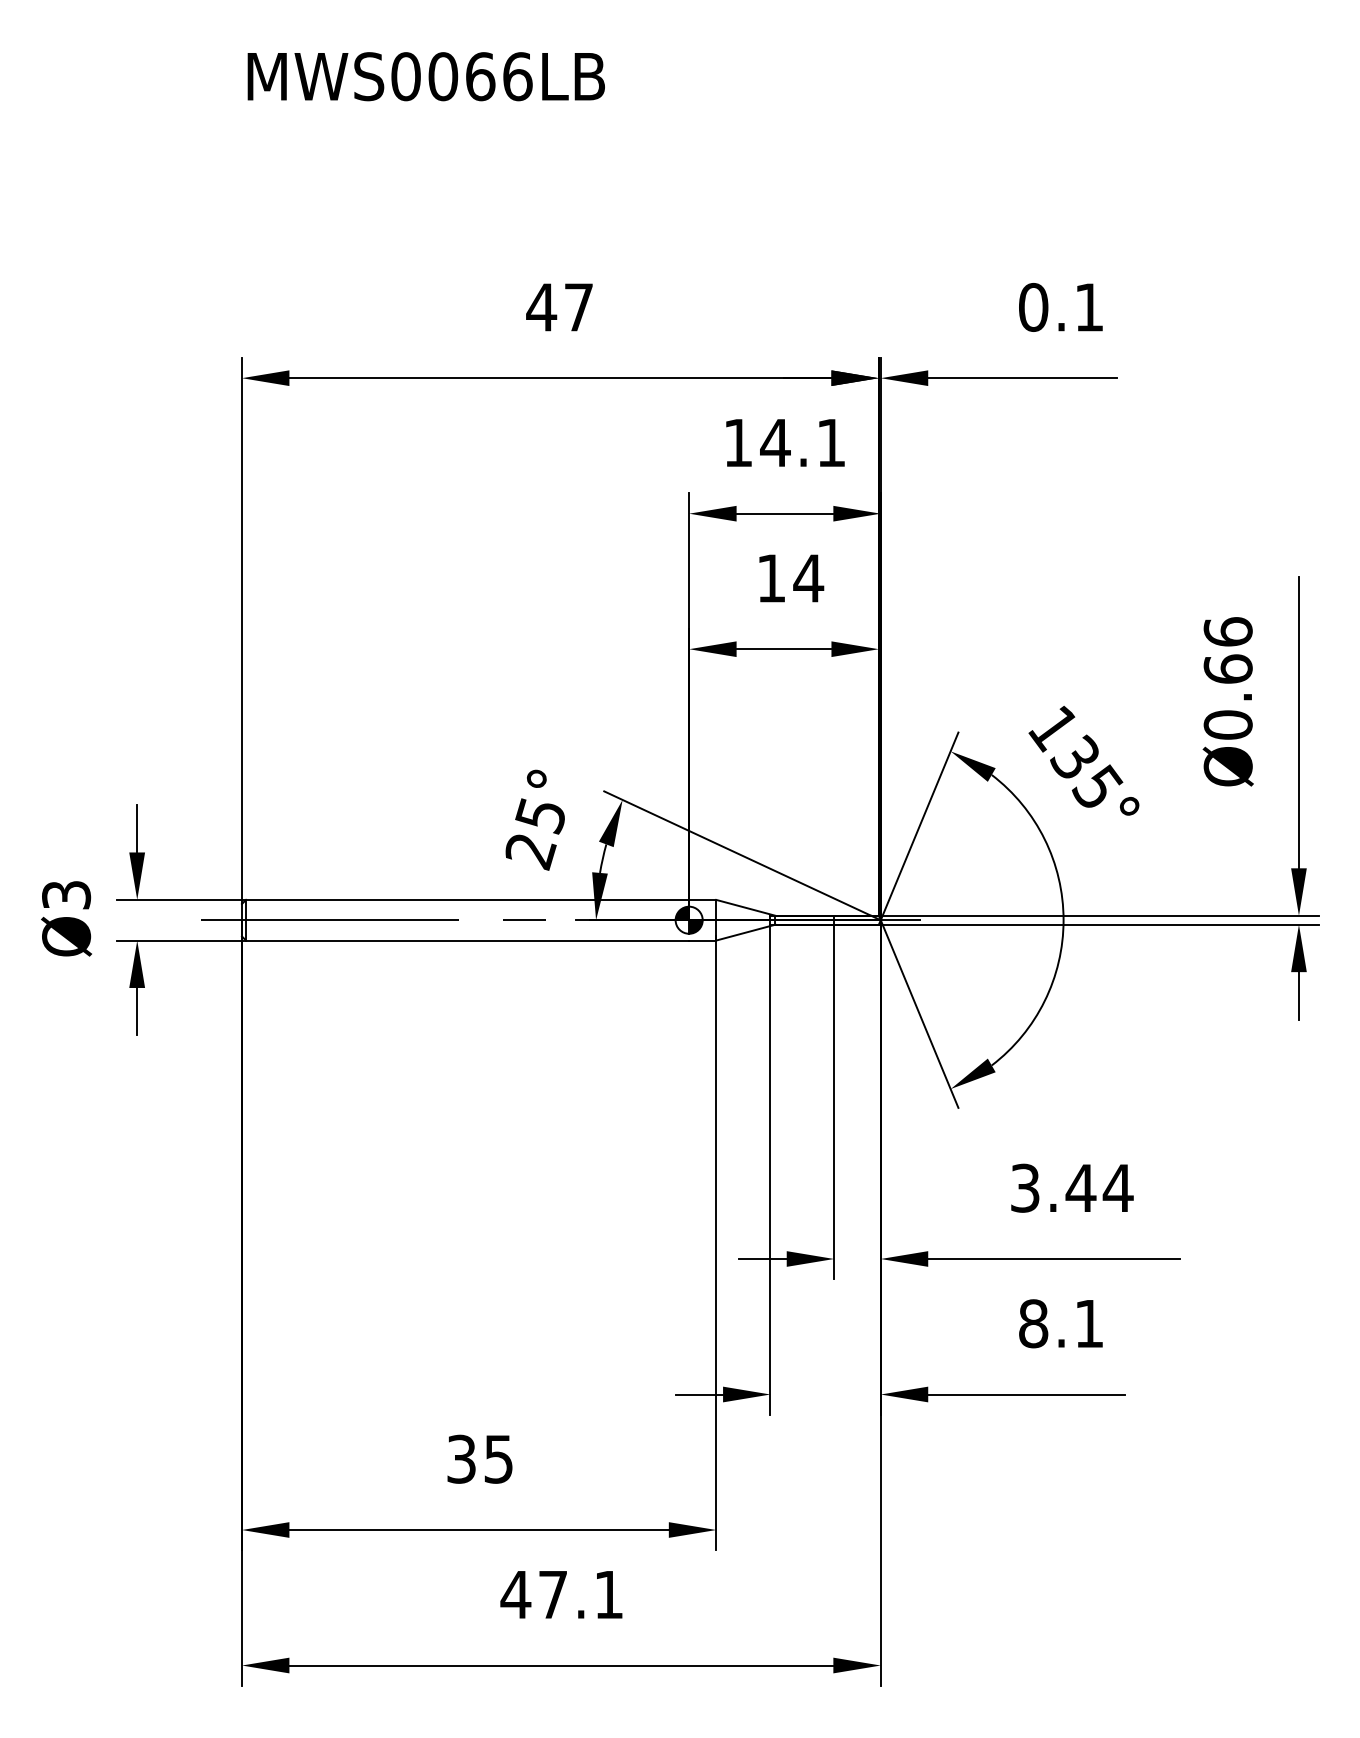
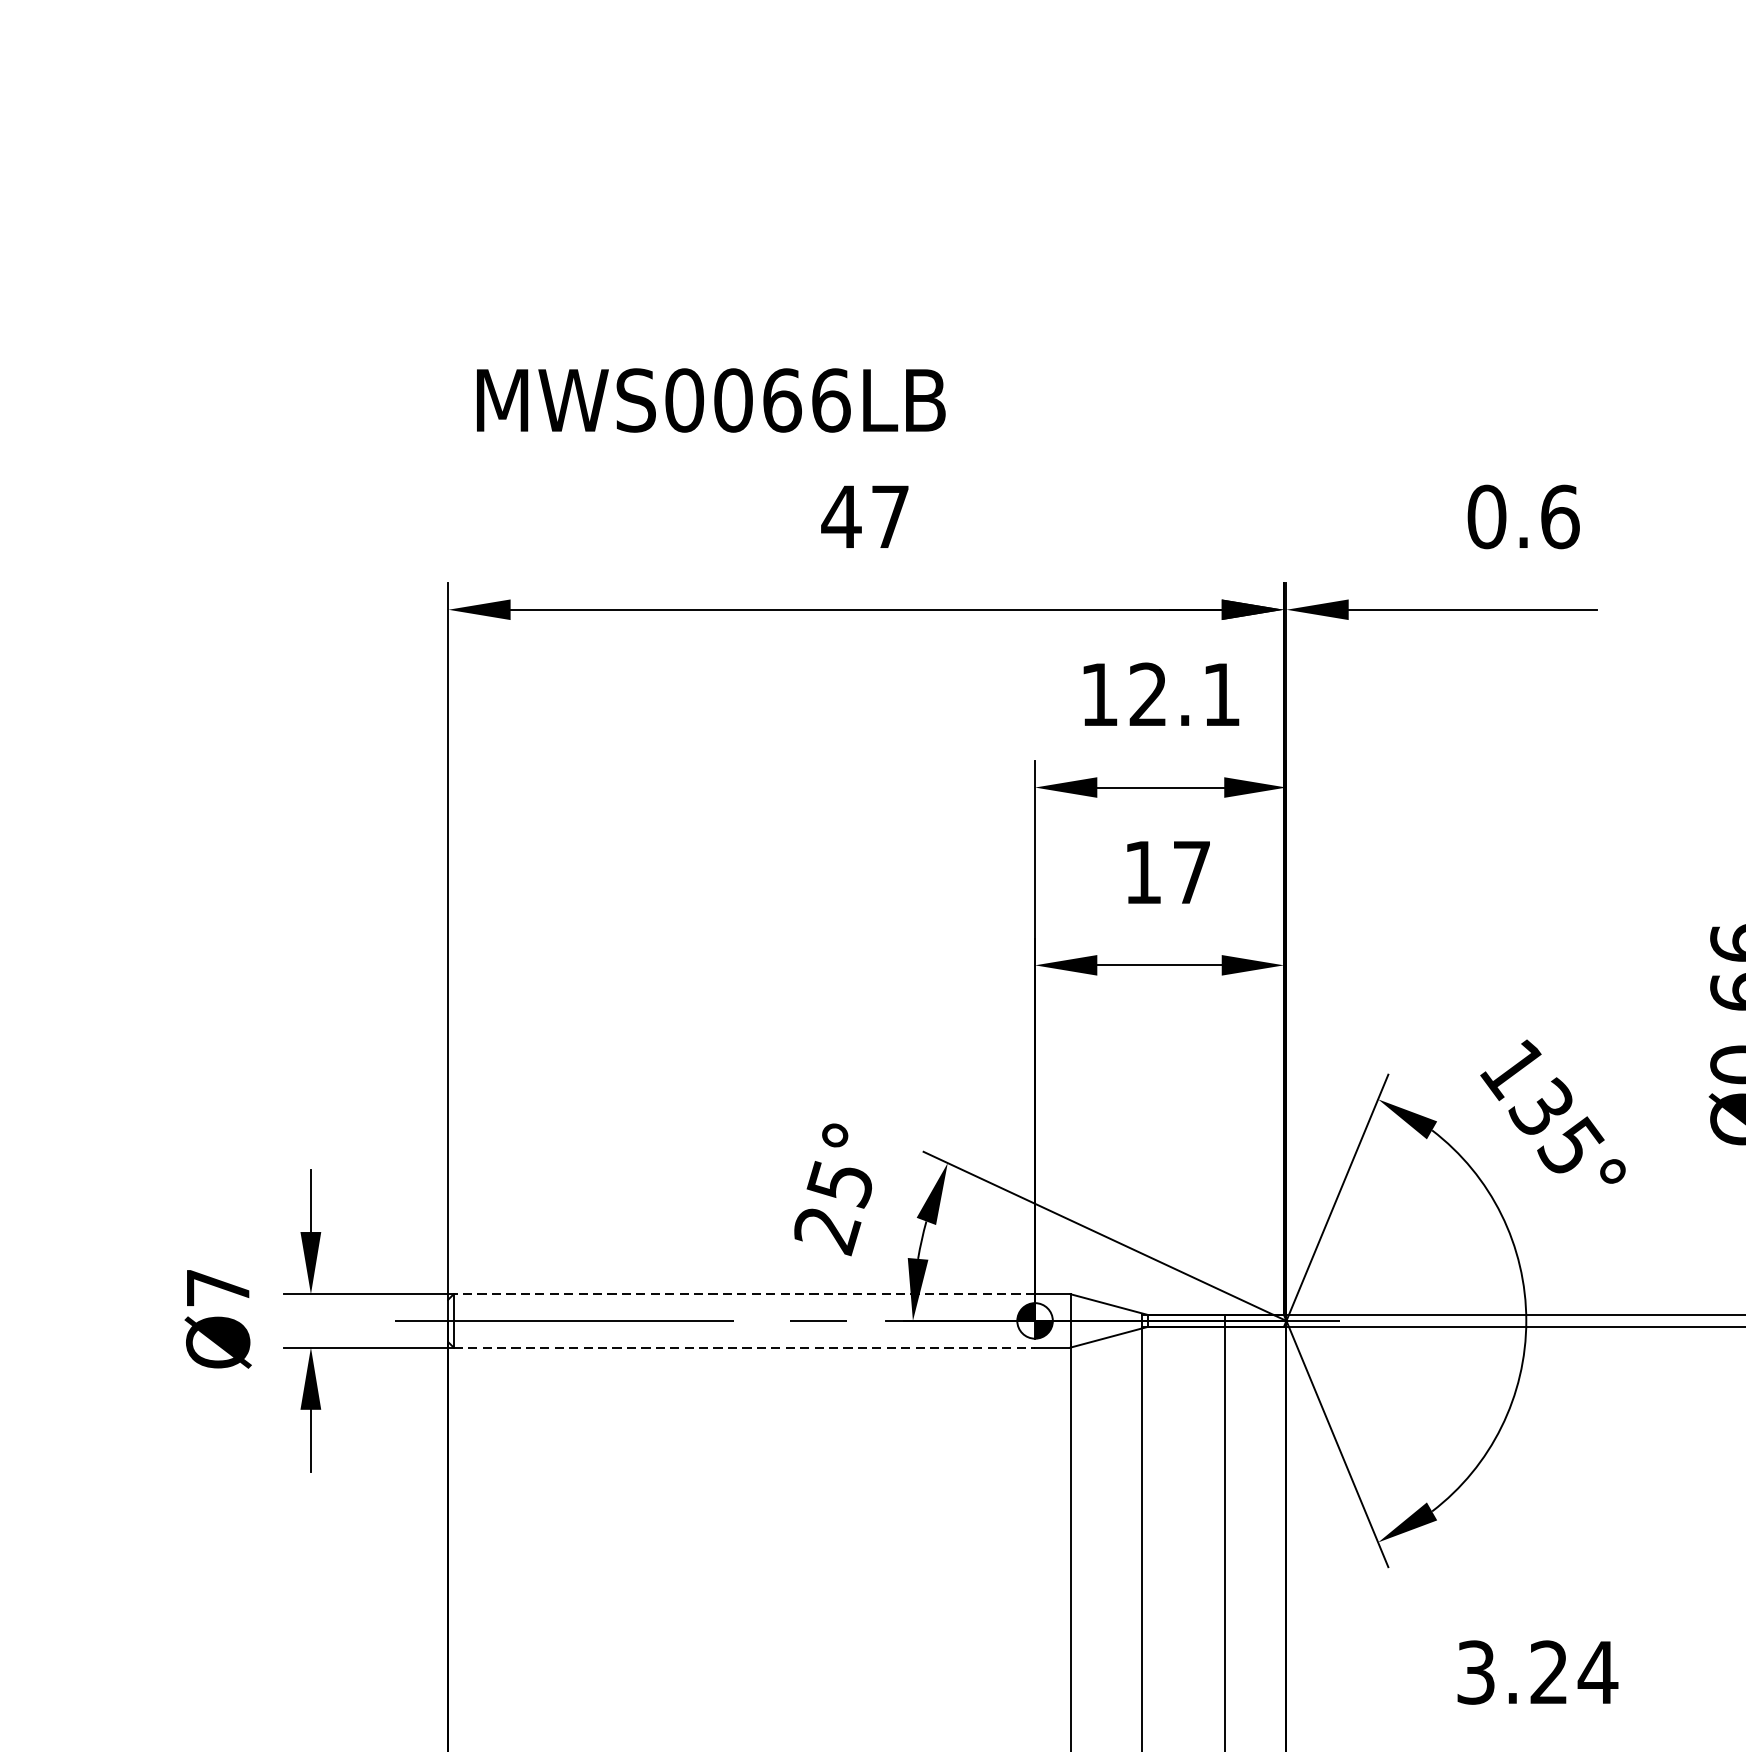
text: (425, 76) -> (710, 400), moved
text: (1089, 306) -> (1560, 515), 0.1 -> 0.6
text: (775, 442) -> (1148, 694), 14.1 -> 12.1
text: (808, 578) -> (1191, 872), 14 -> 17
text: (66, 895) -> (218, 1288), Ø3 -> Ø7
line: (467, 899) -> (744, 1293), solid -> dashed
line: (467, 940) -> (744, 1347), solid -> dashed
text: (1080, 1187) -> (1548, 1671), 3.44 -> 3.24

